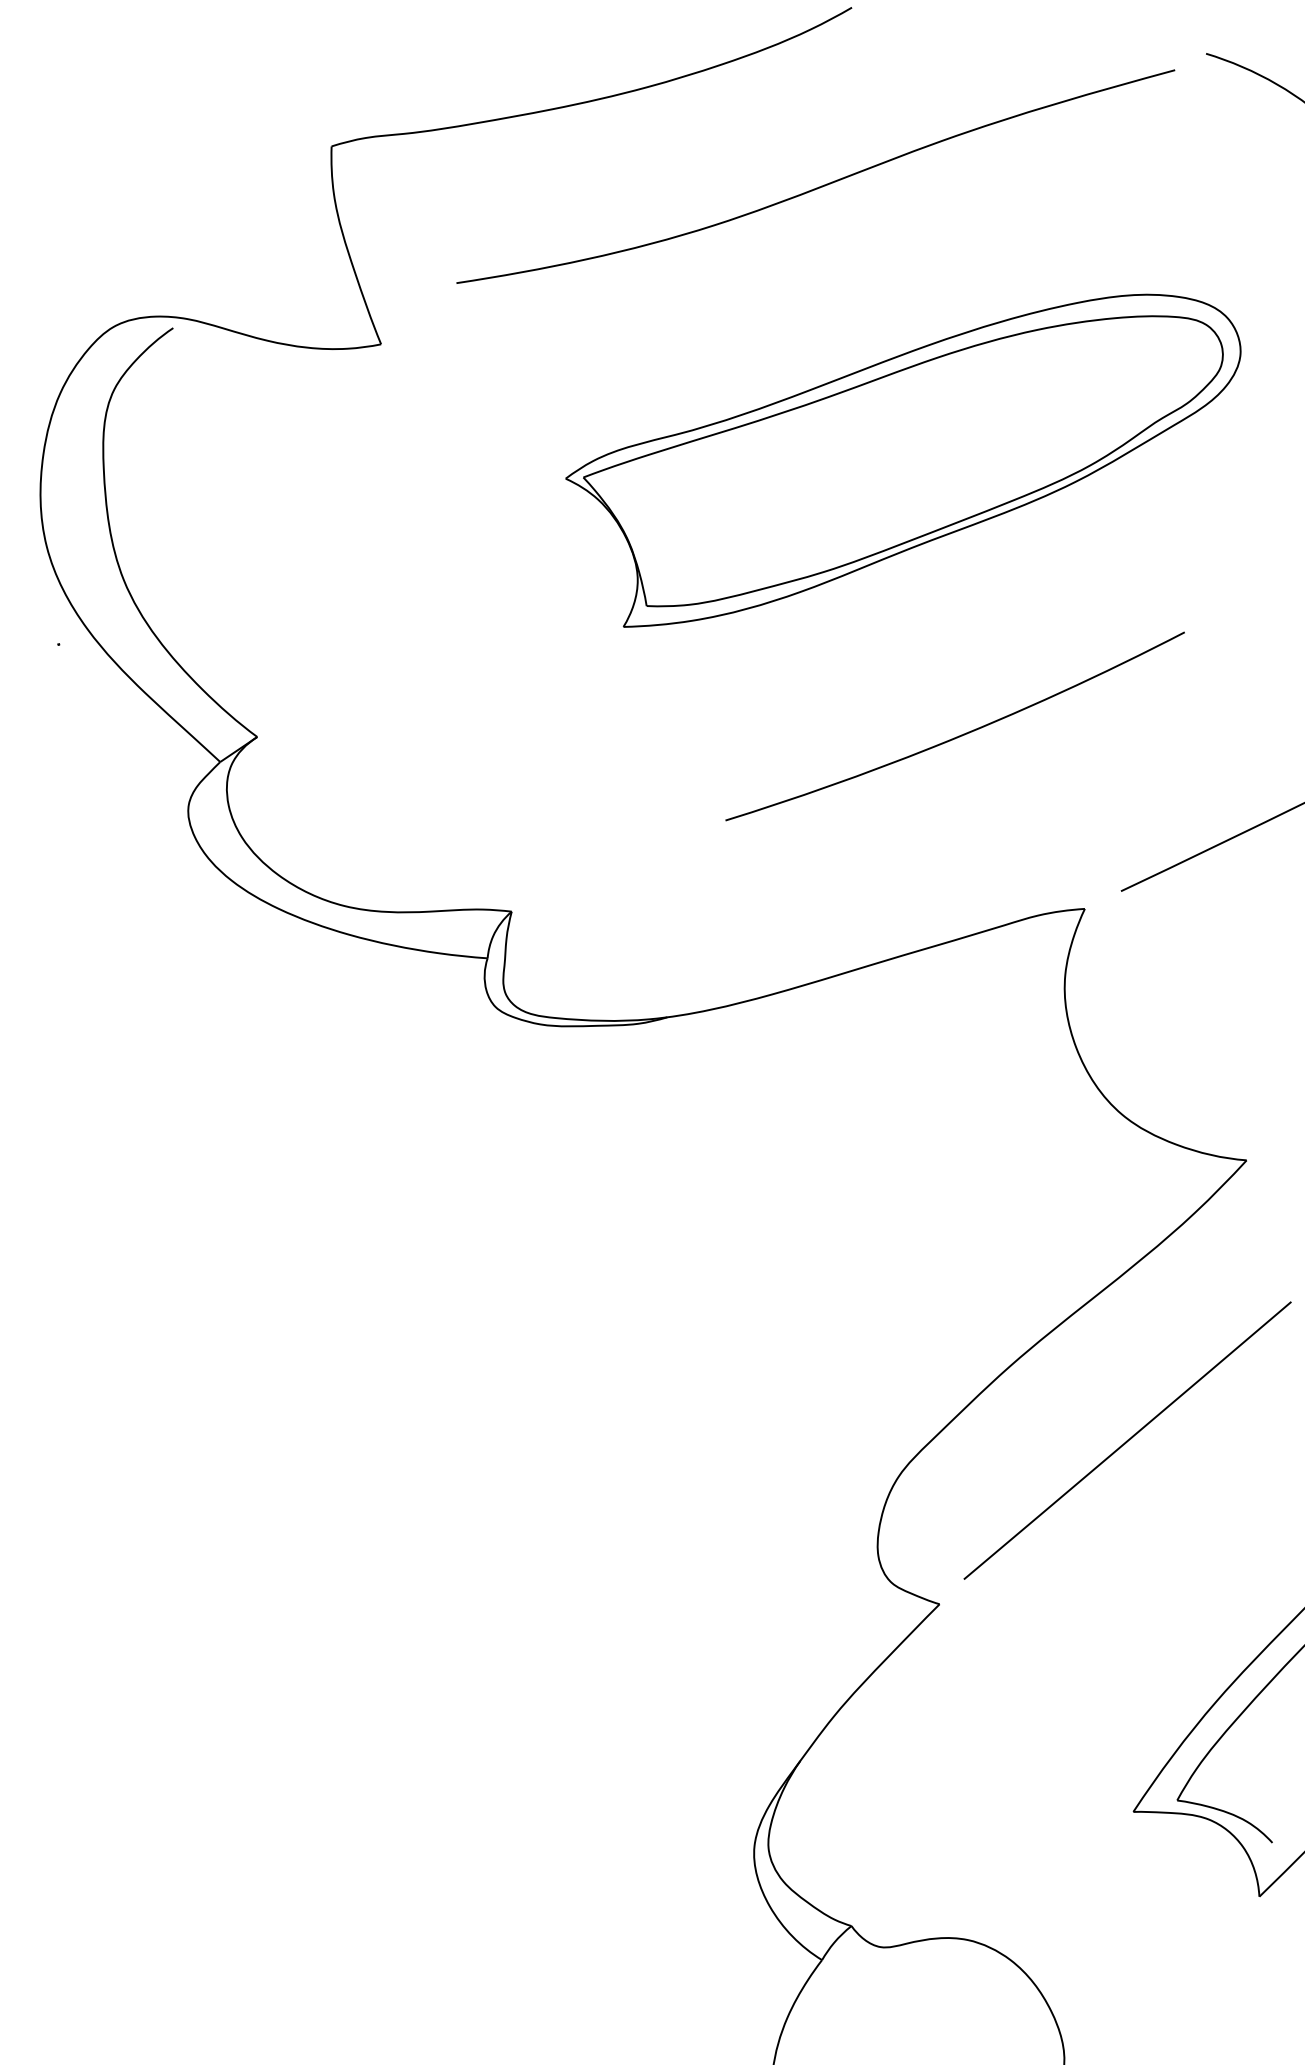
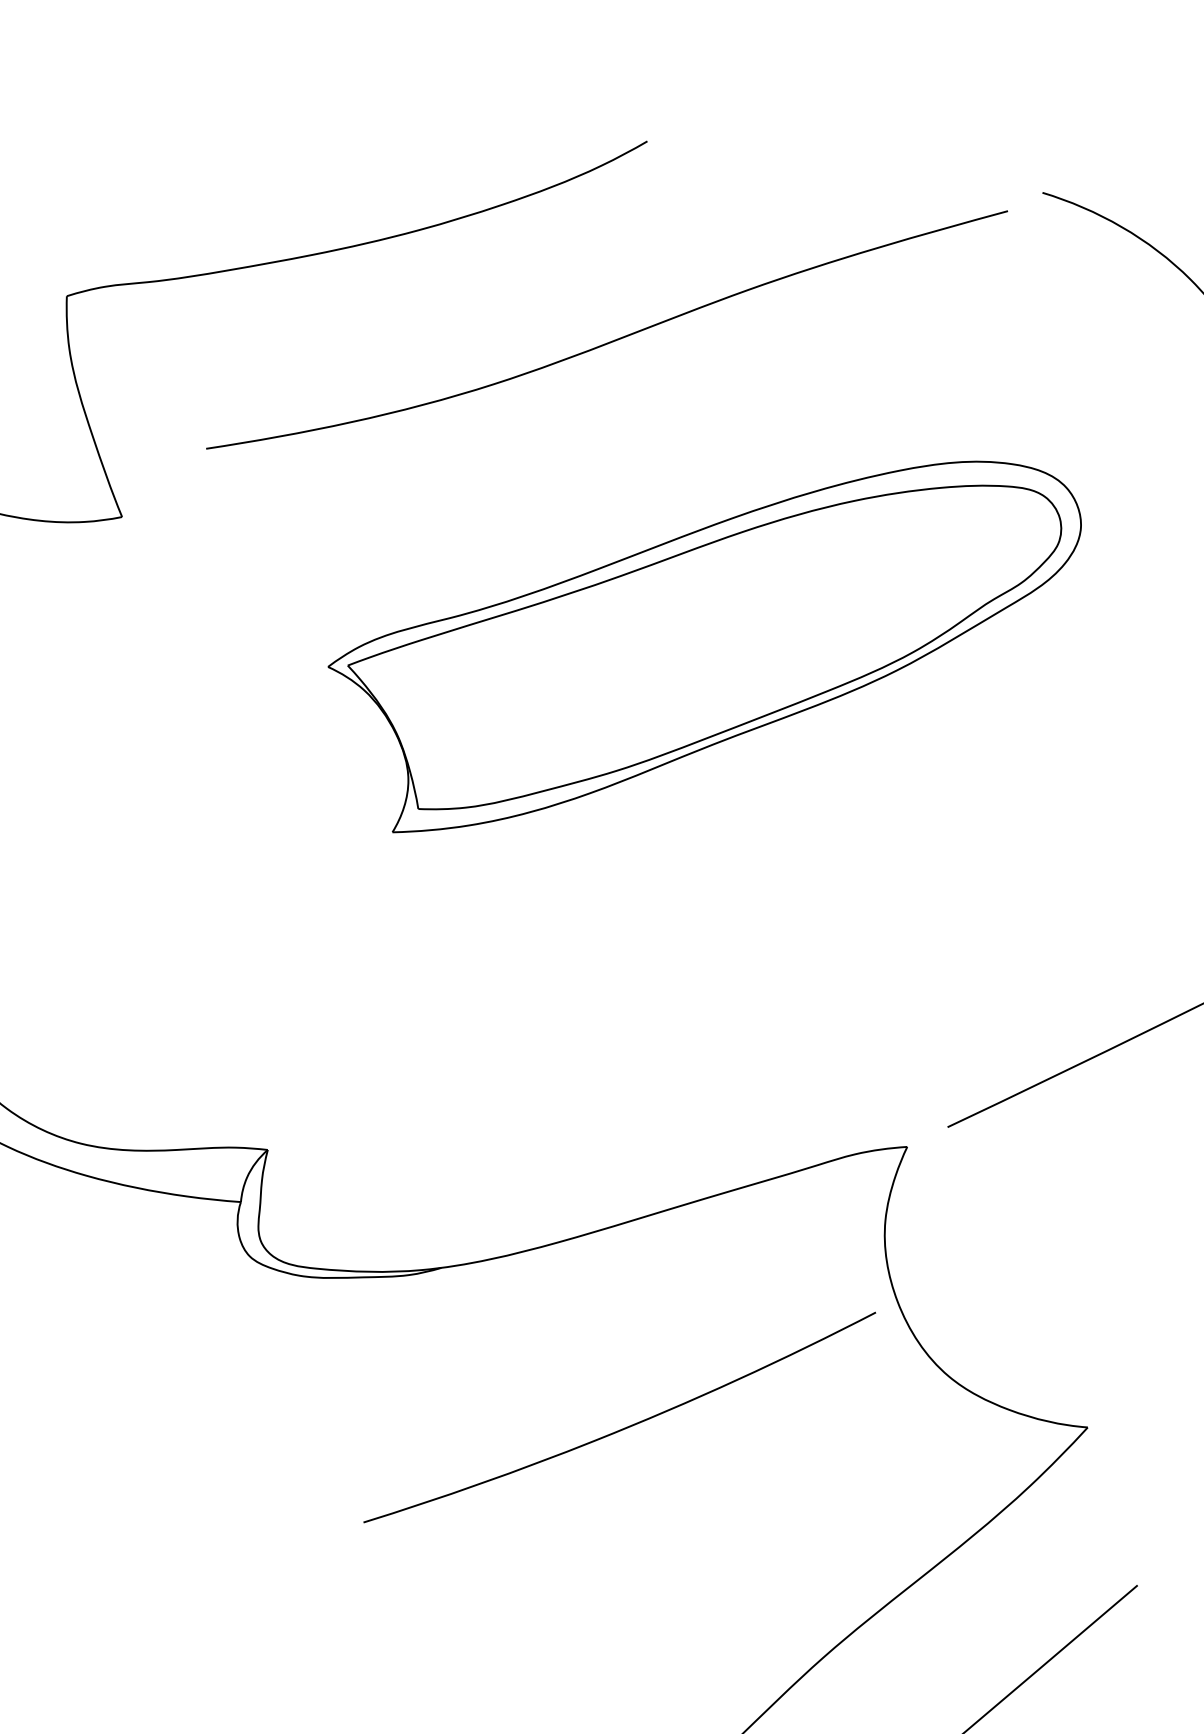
curve: (958, 735) -> (623, 1427), moved

